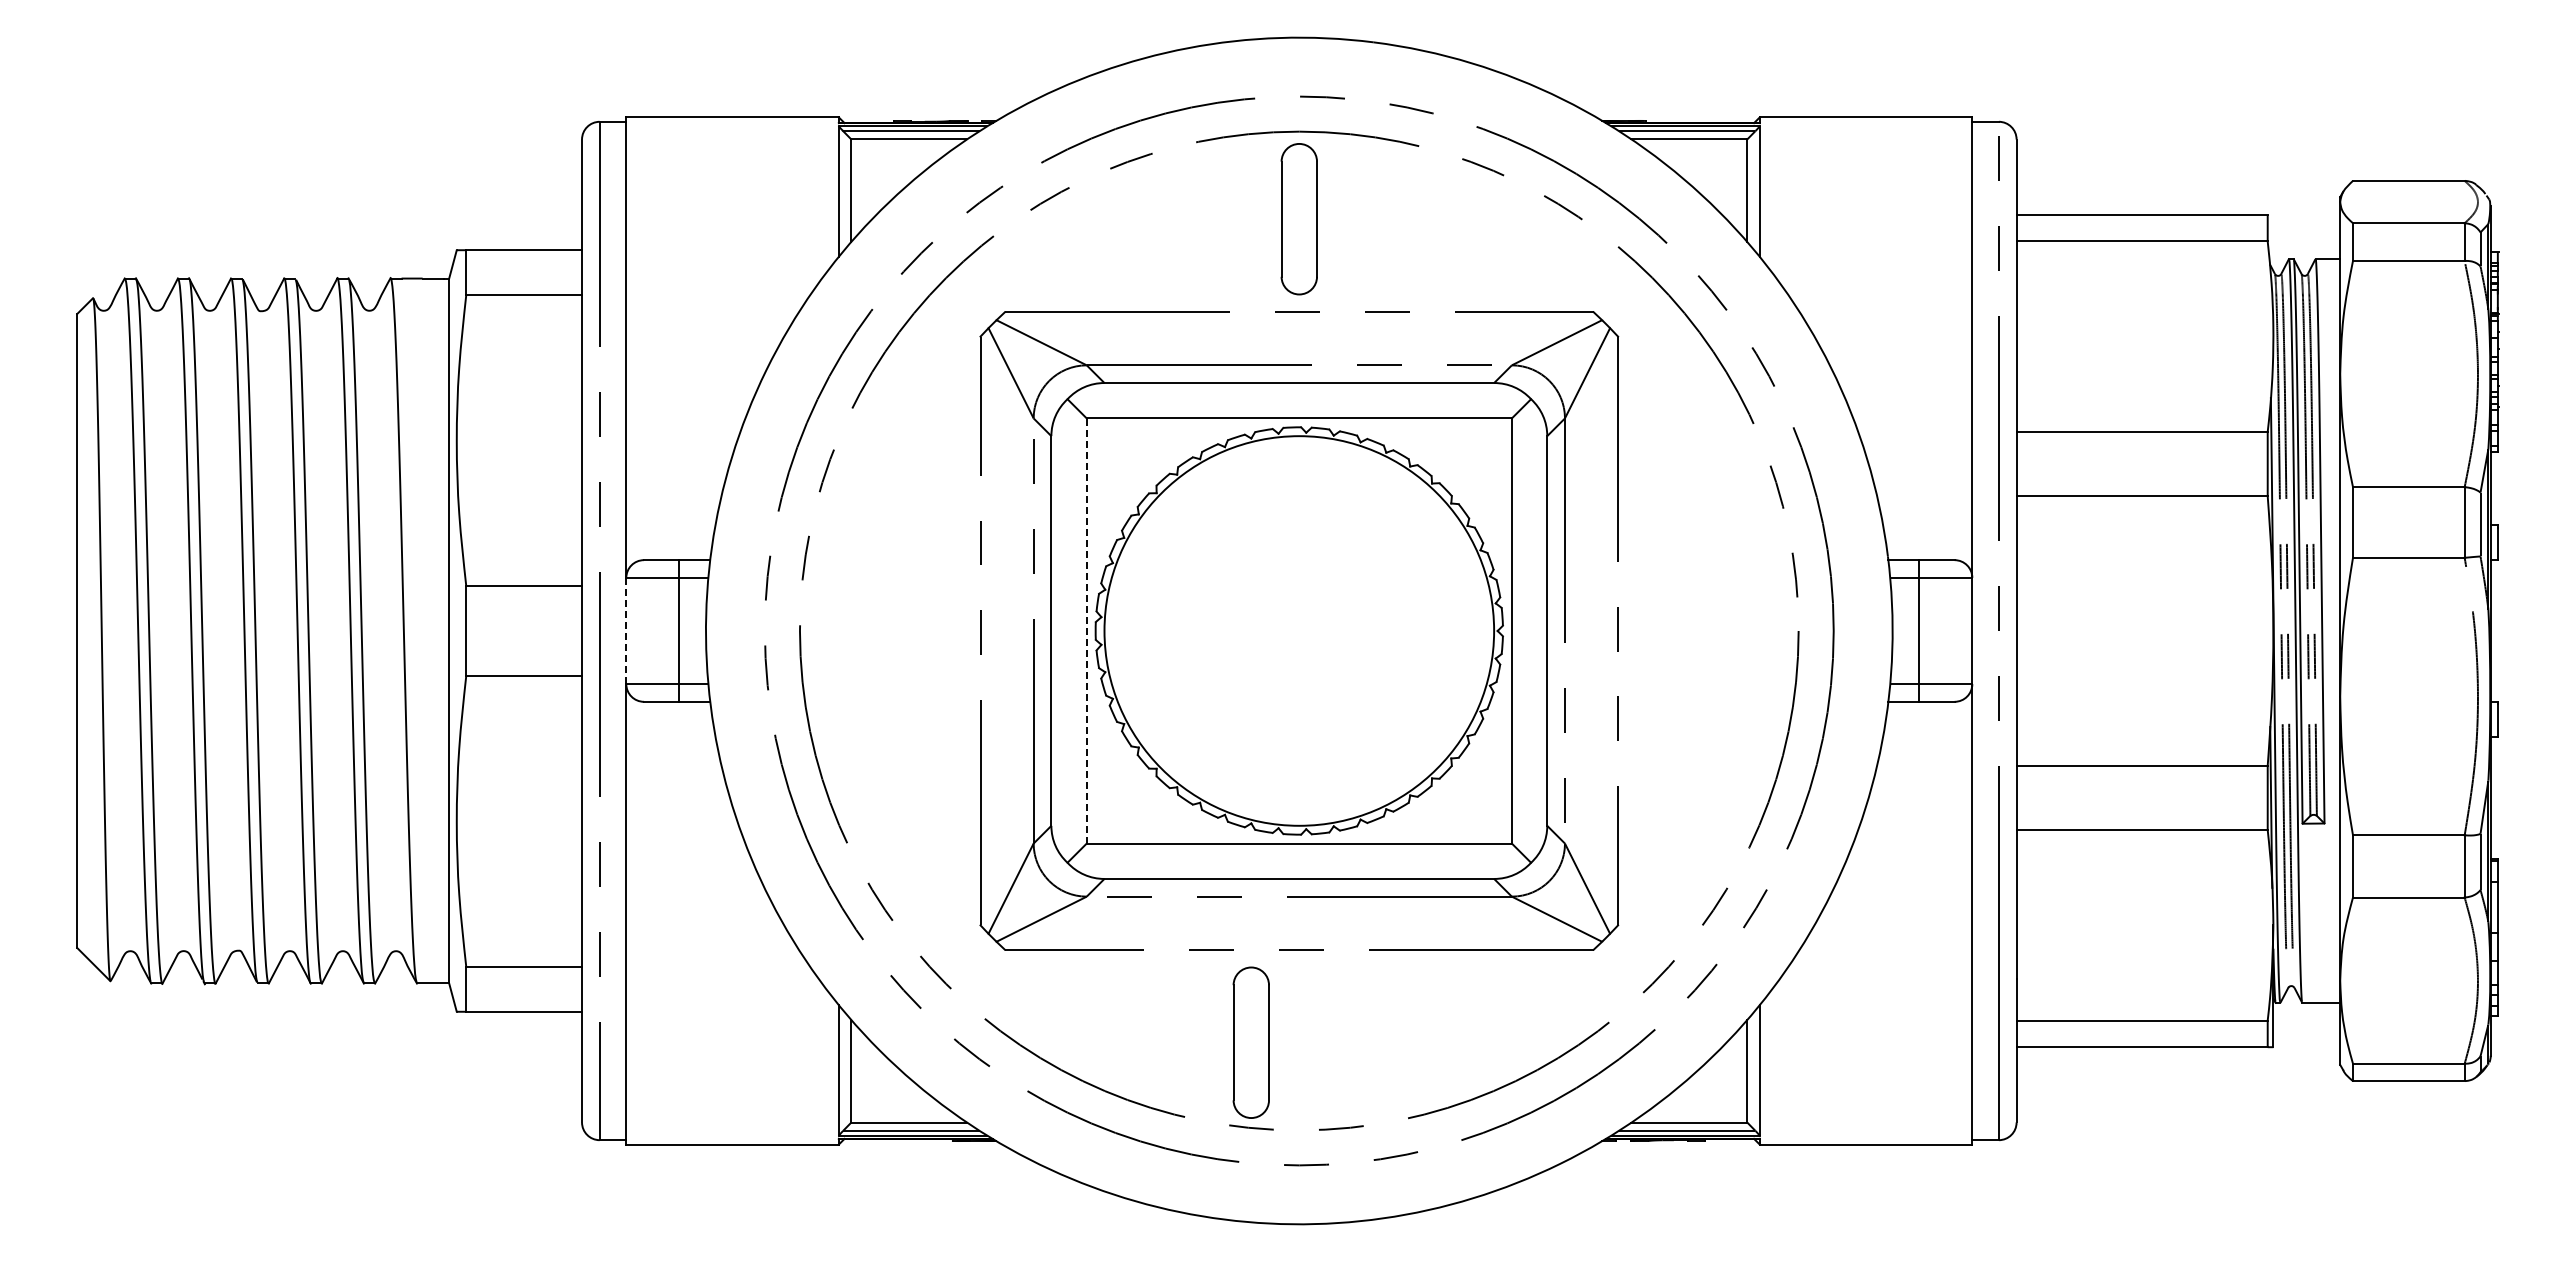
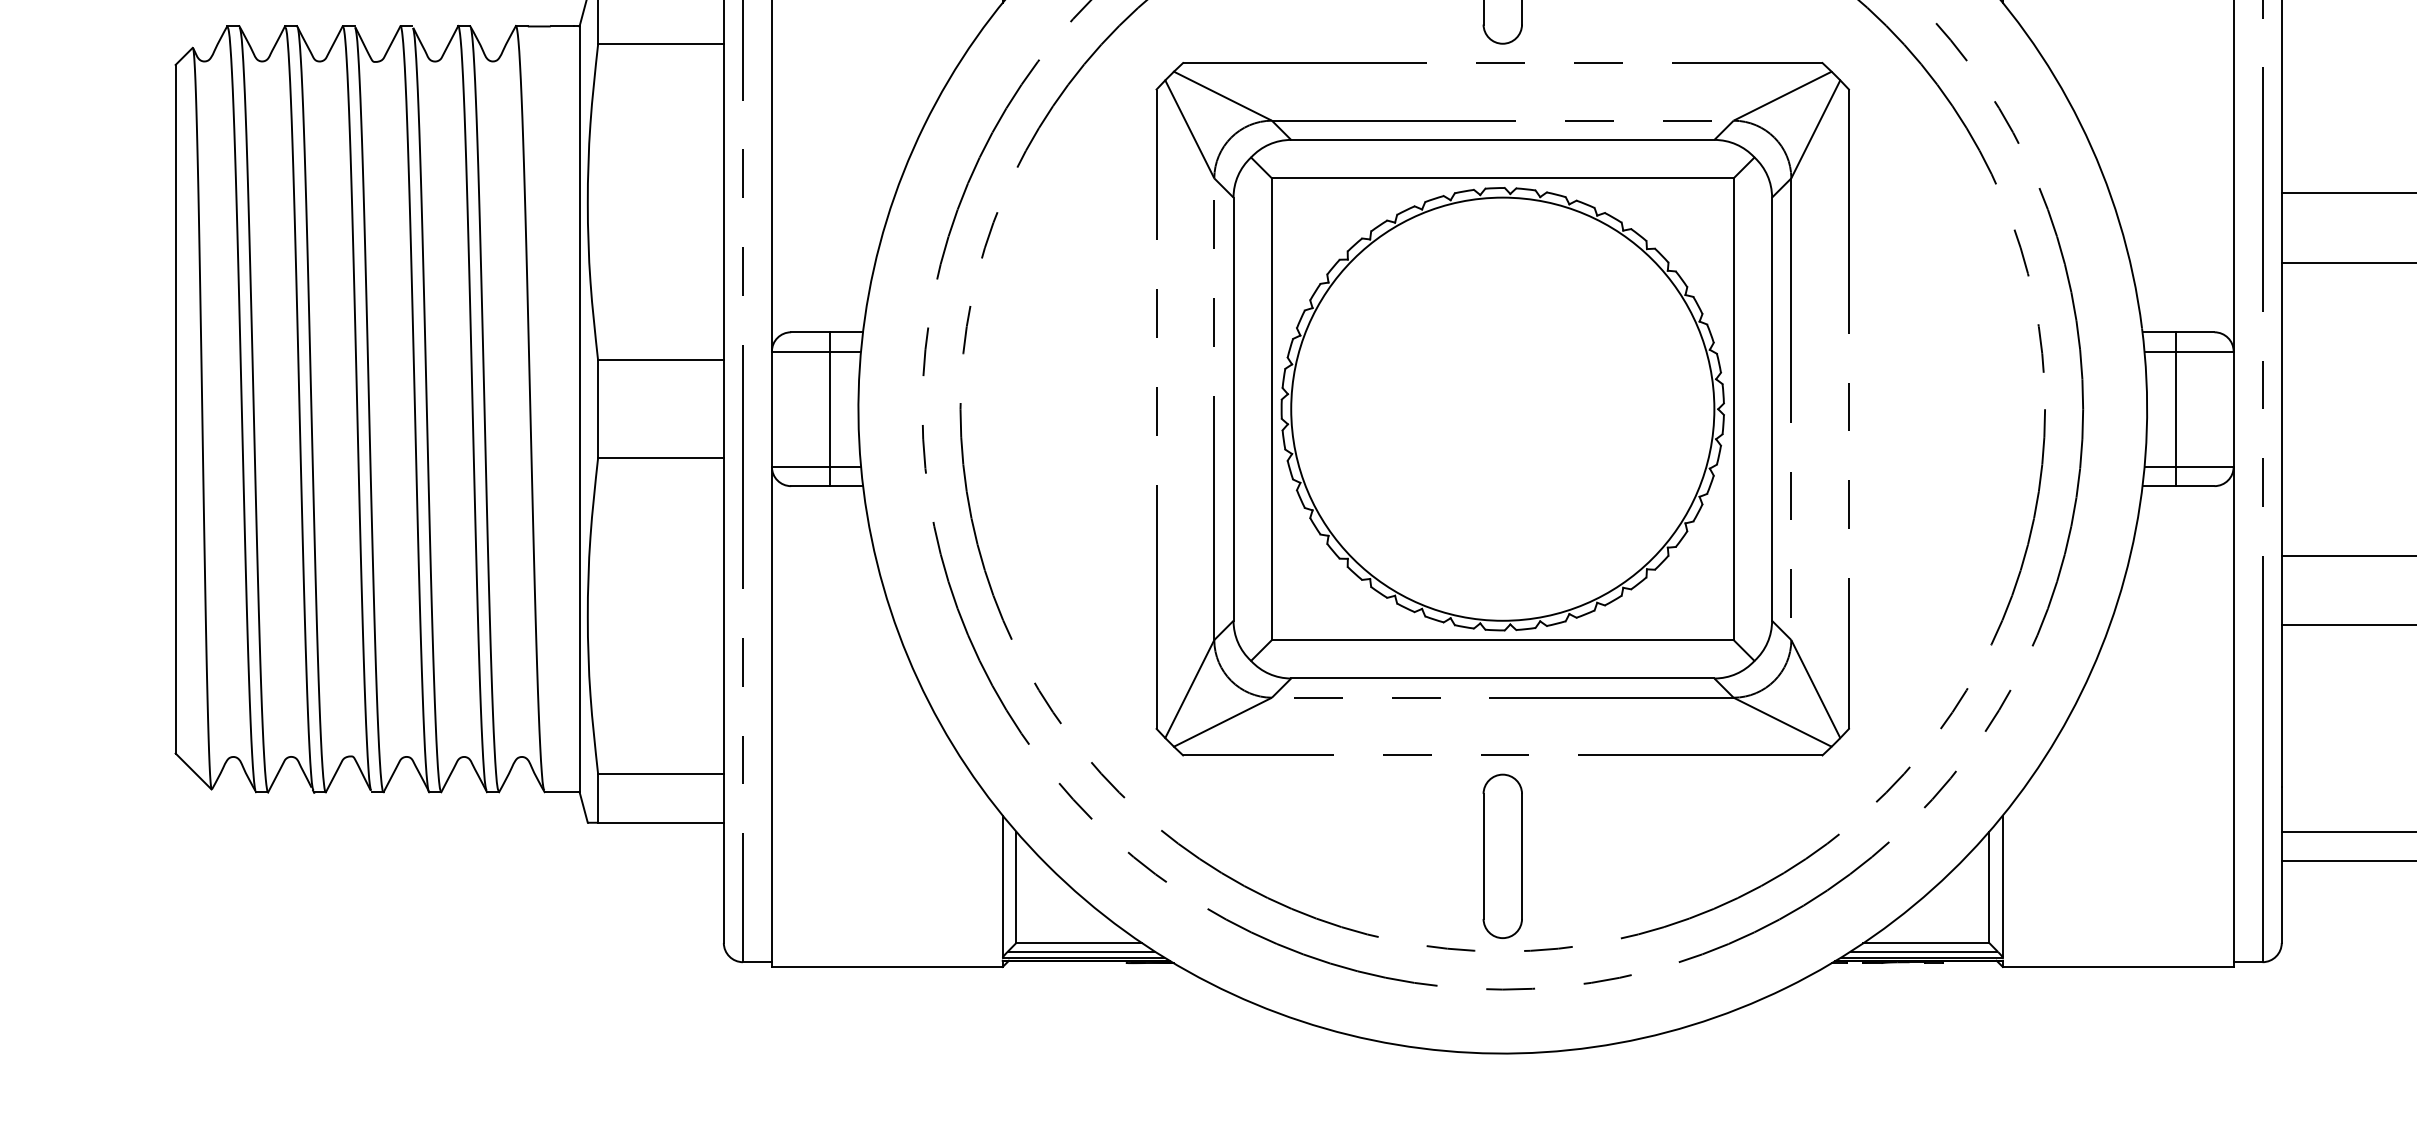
line: (1086, 630) -> (1271, 408), dashed -> solid
line: (626, 631) -> (772, 409), dashed -> solid
part: (1250, 1042) -> (1501, 856), moved

